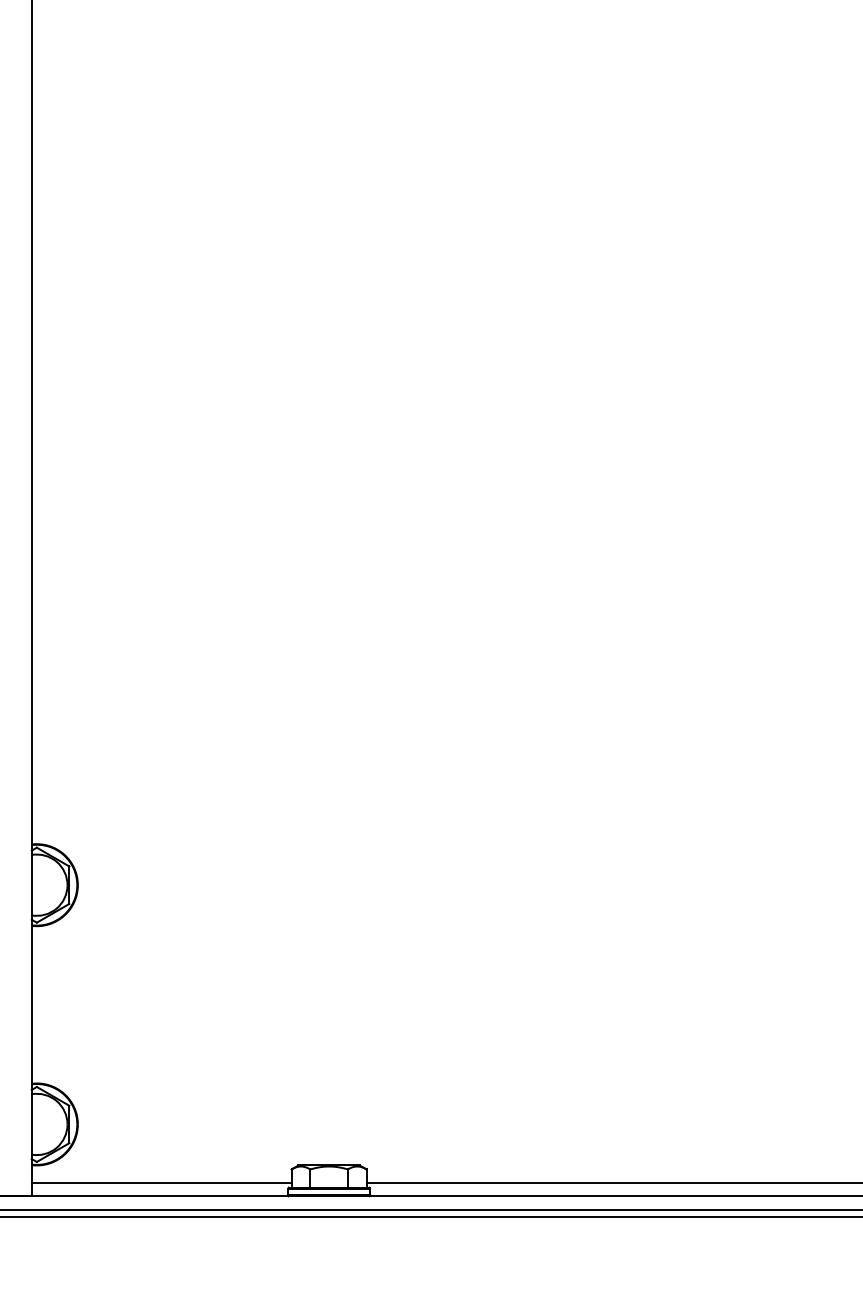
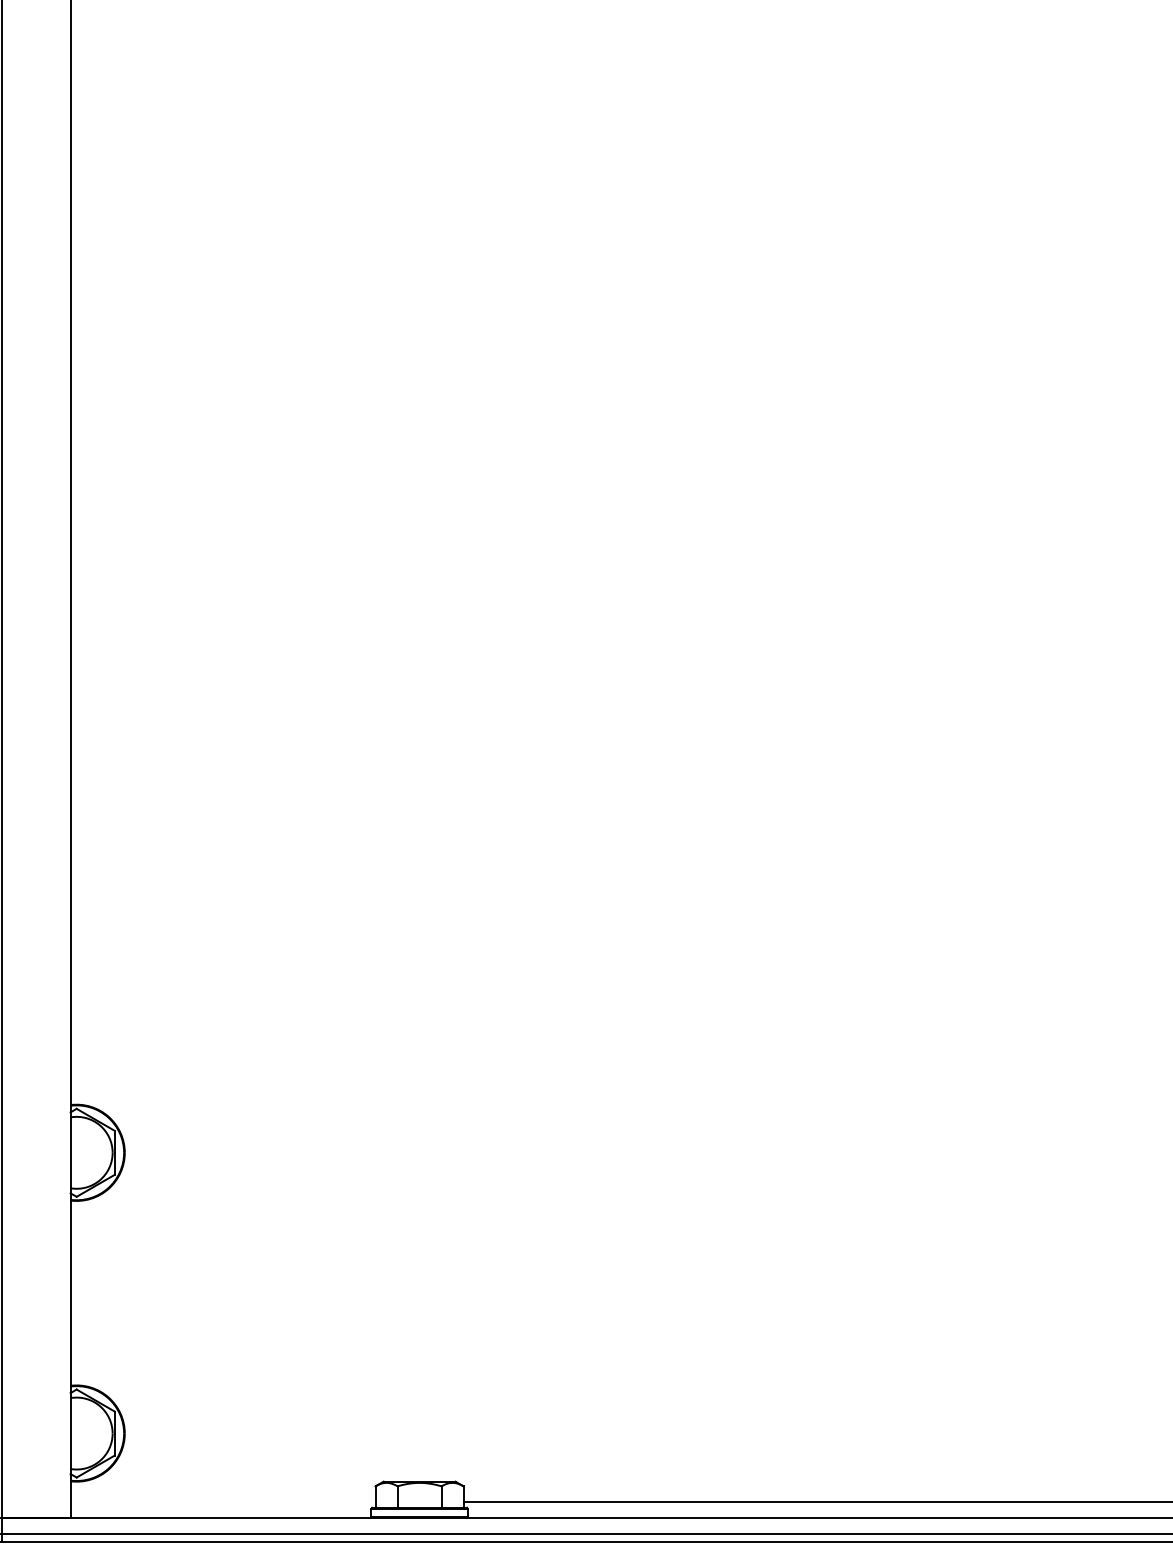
line: (161, 1182) -> (222, 1501), removed

